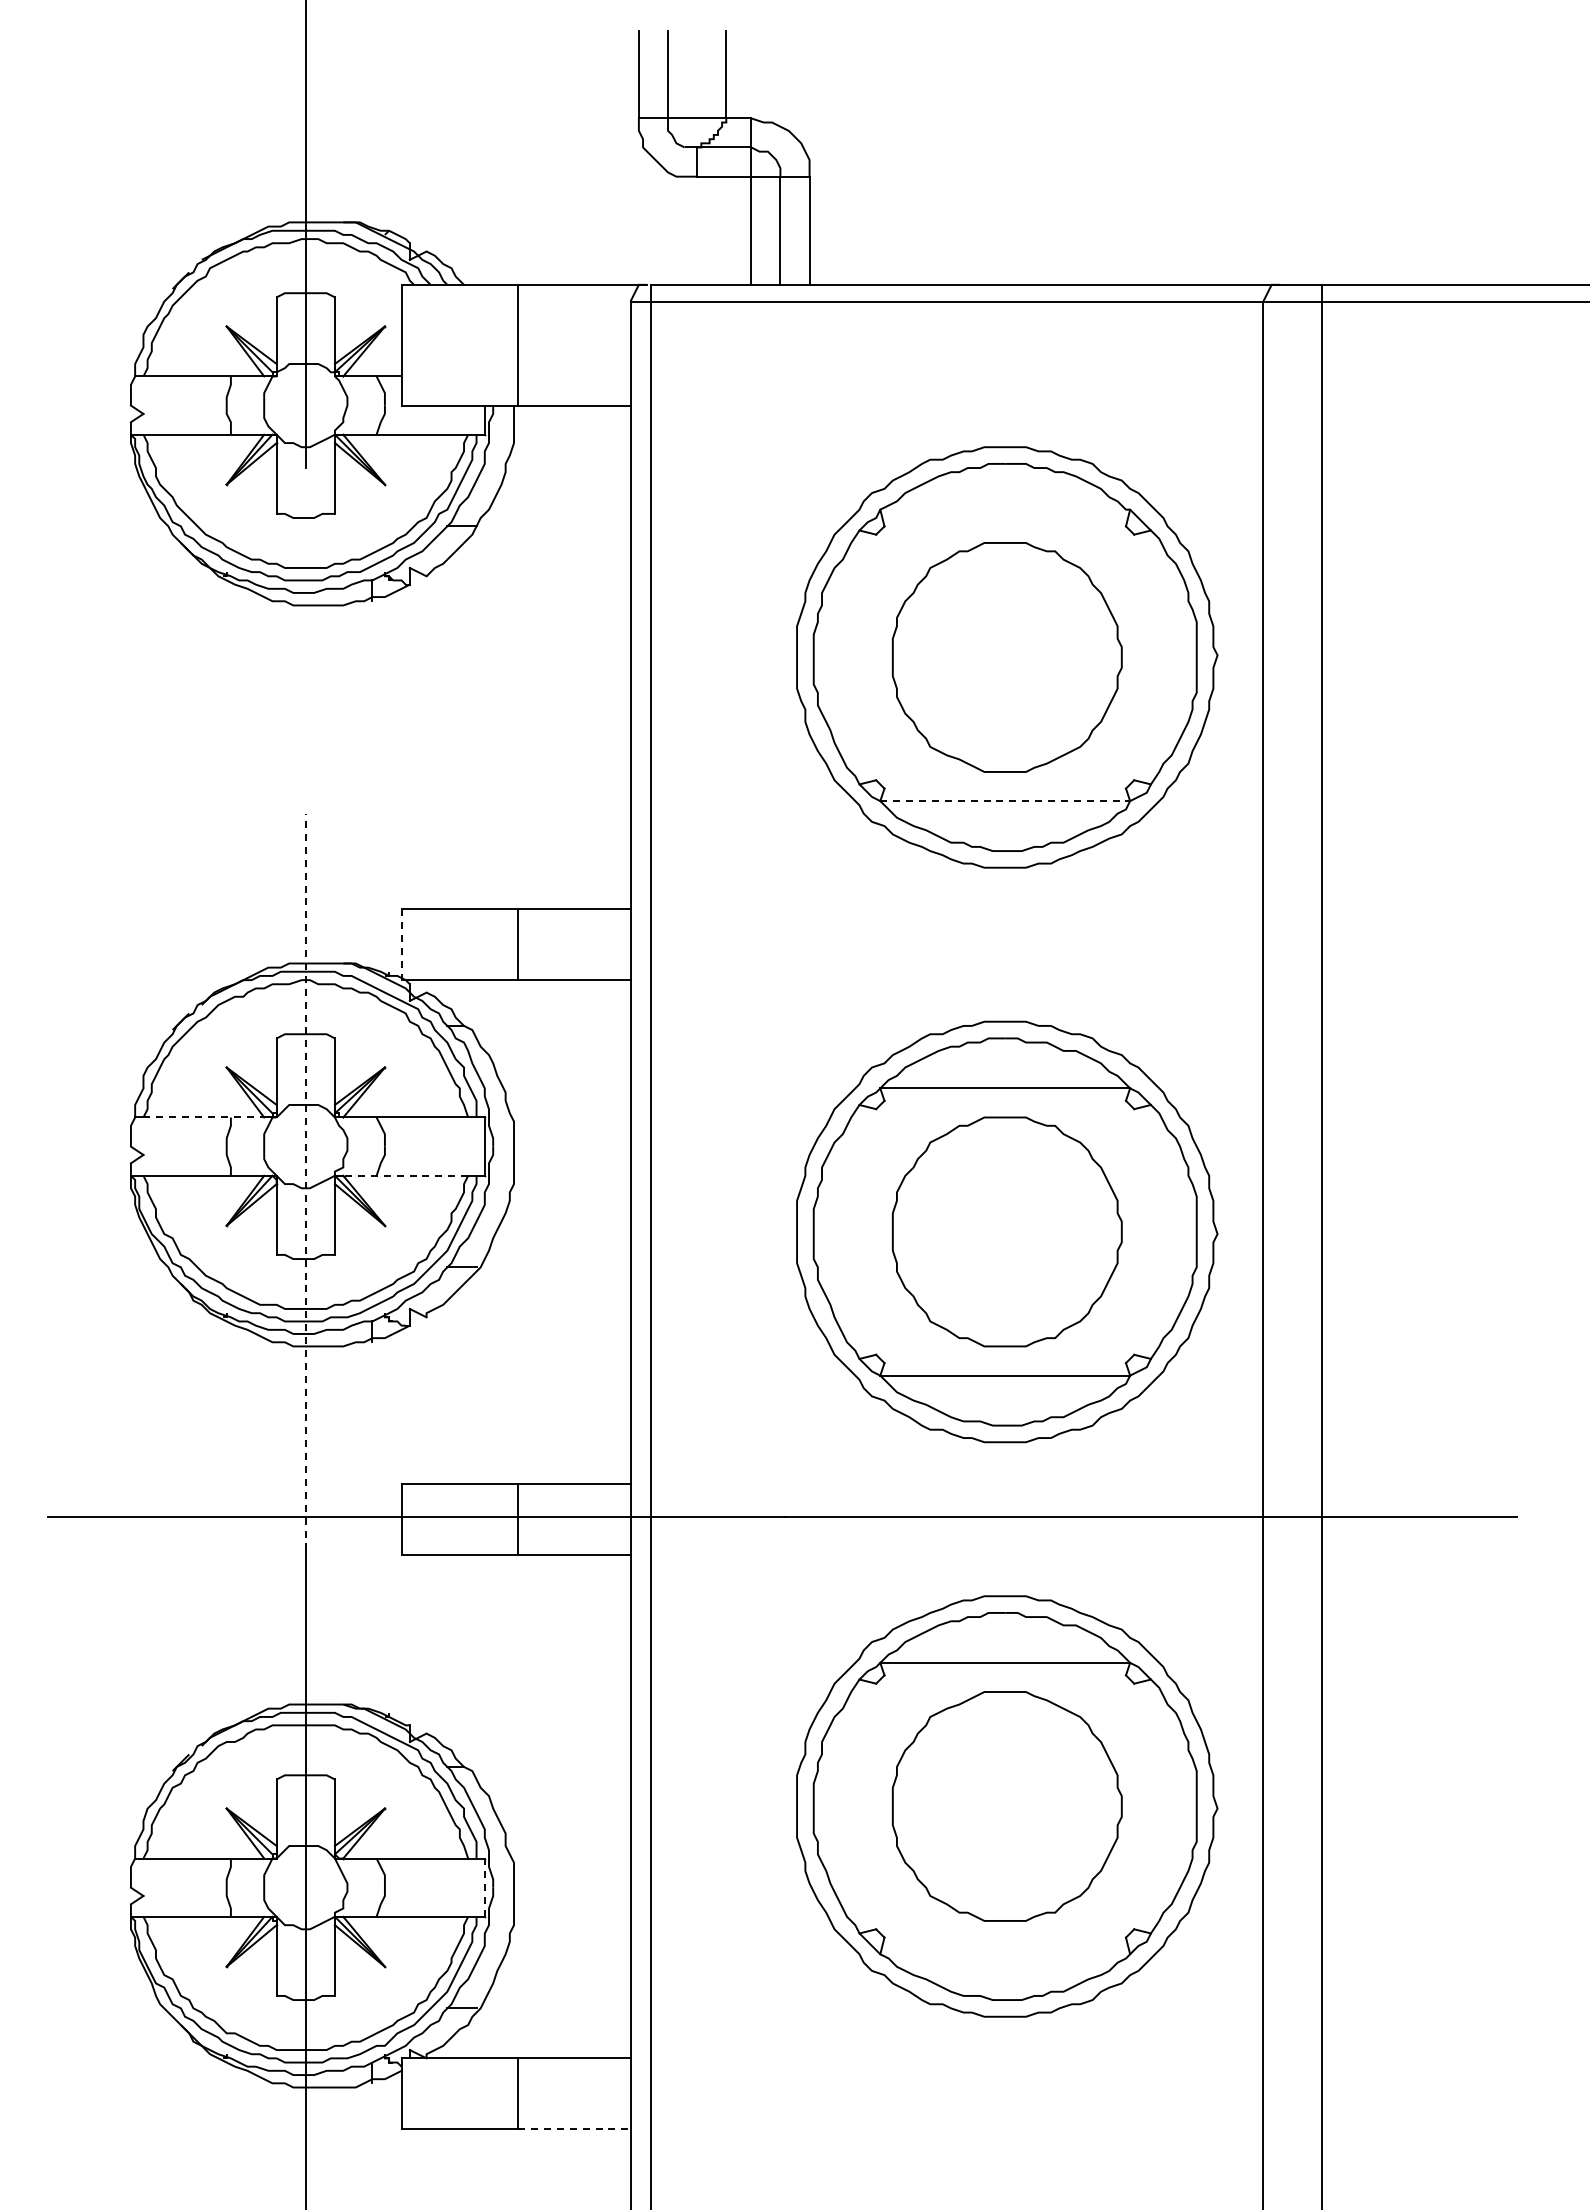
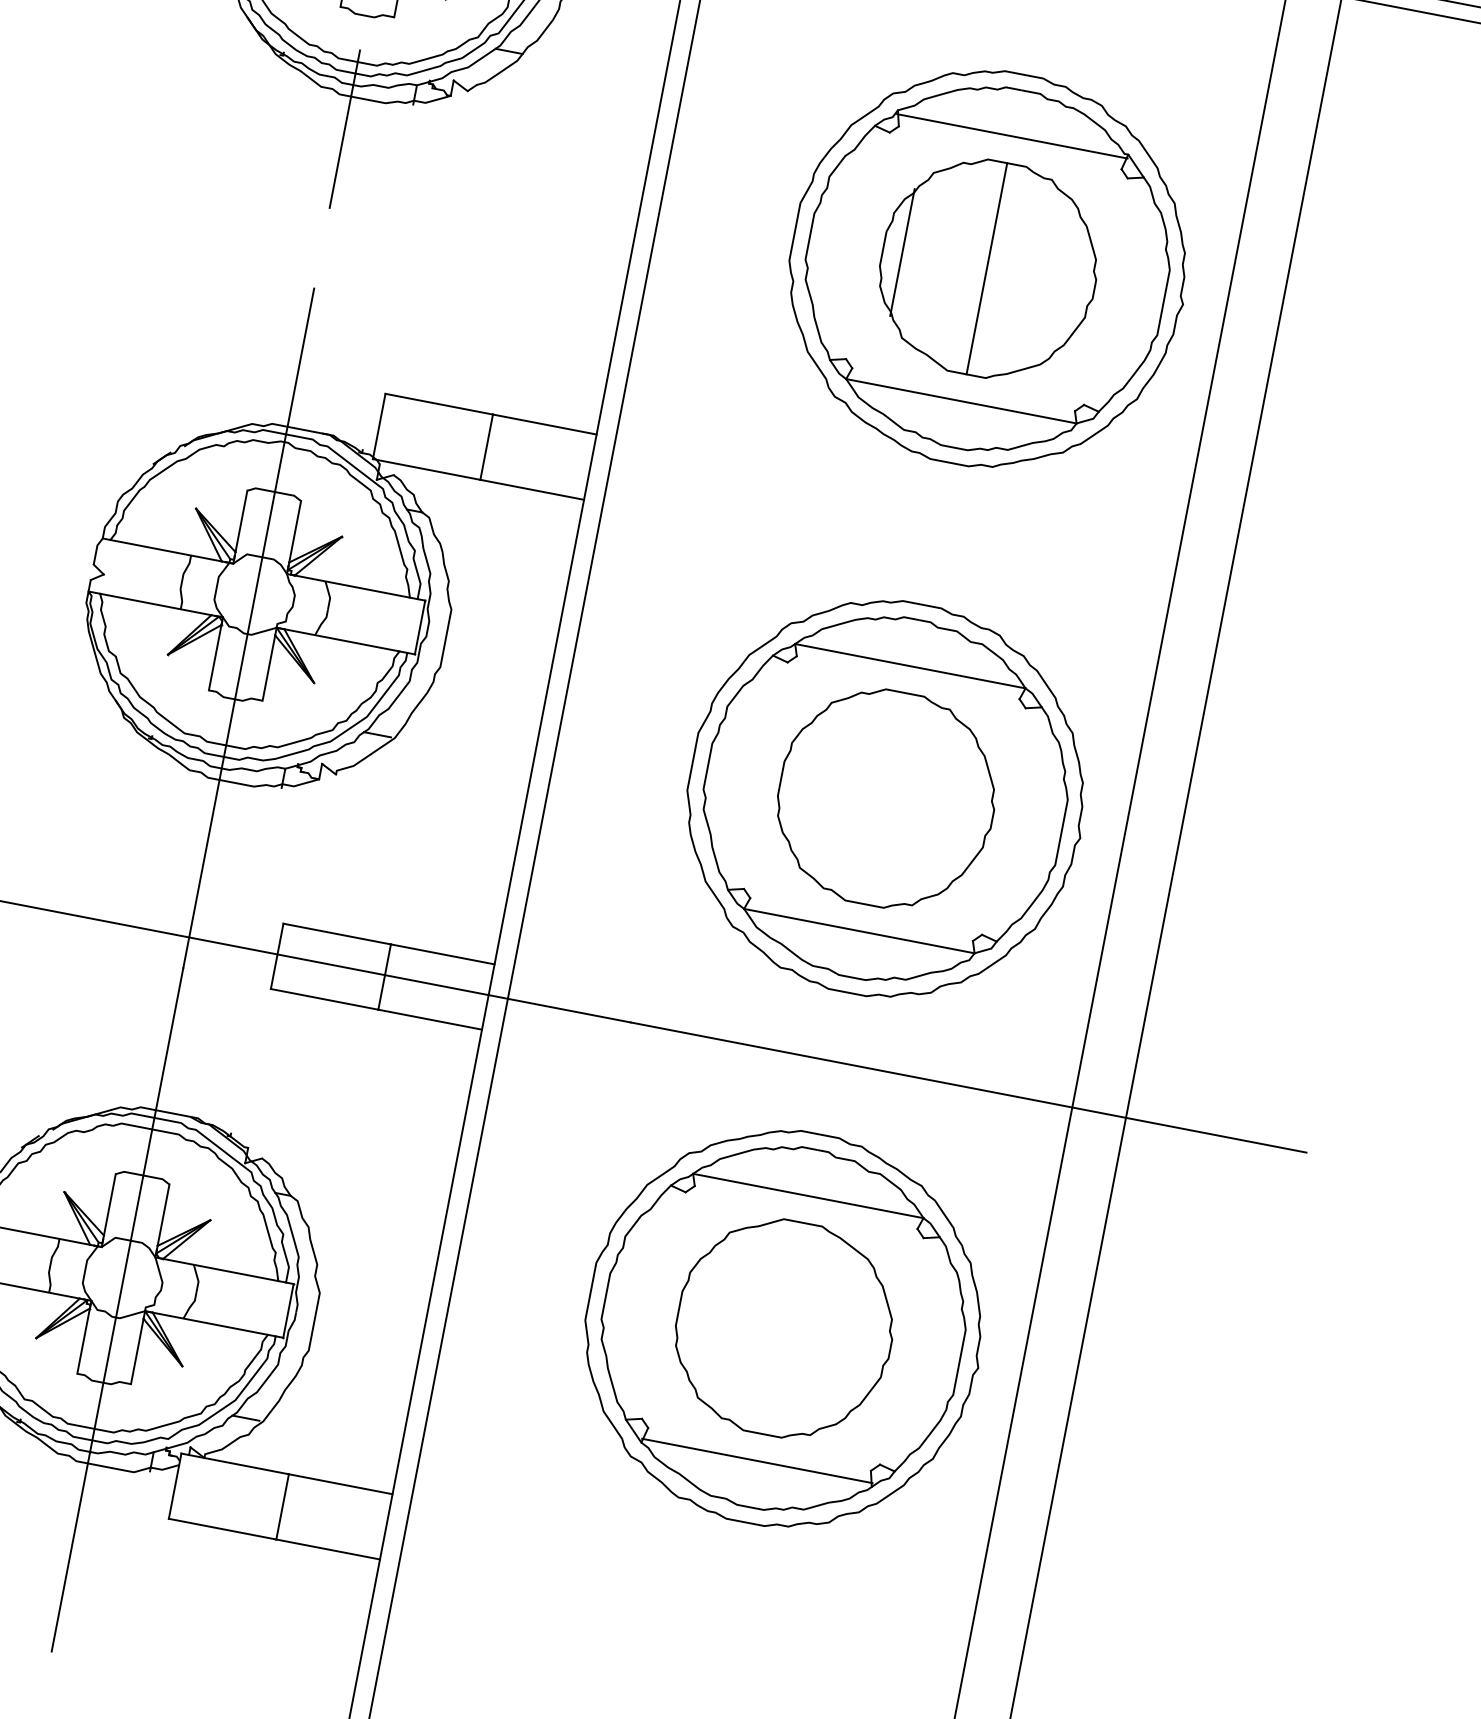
line: (1005, 513) -> (1012, 136), added
line: (305, 640) -> (344, 128), added
line: (1005, 656) -> (987, 267), added
line: (913, 657) -> (902, 252), added
line: (1005, 801) -> (961, 401), dashed -> solid
line: (401, 945) -> (378, 427), dashed -> solid
line: (204, 1117) -> (166, 550), dashed -> solid
line: (405, 1175) -> (341, 640), dashed -> solid
line: (305, 1181) -> (248, 627), dashed -> solid
line: (484, 1887) -> (288, 1310), dashed -> solid
line: (1005, 1950) -> (757, 1461), added
line: (574, 2129) -> (328, 1549), dashed -> solid

